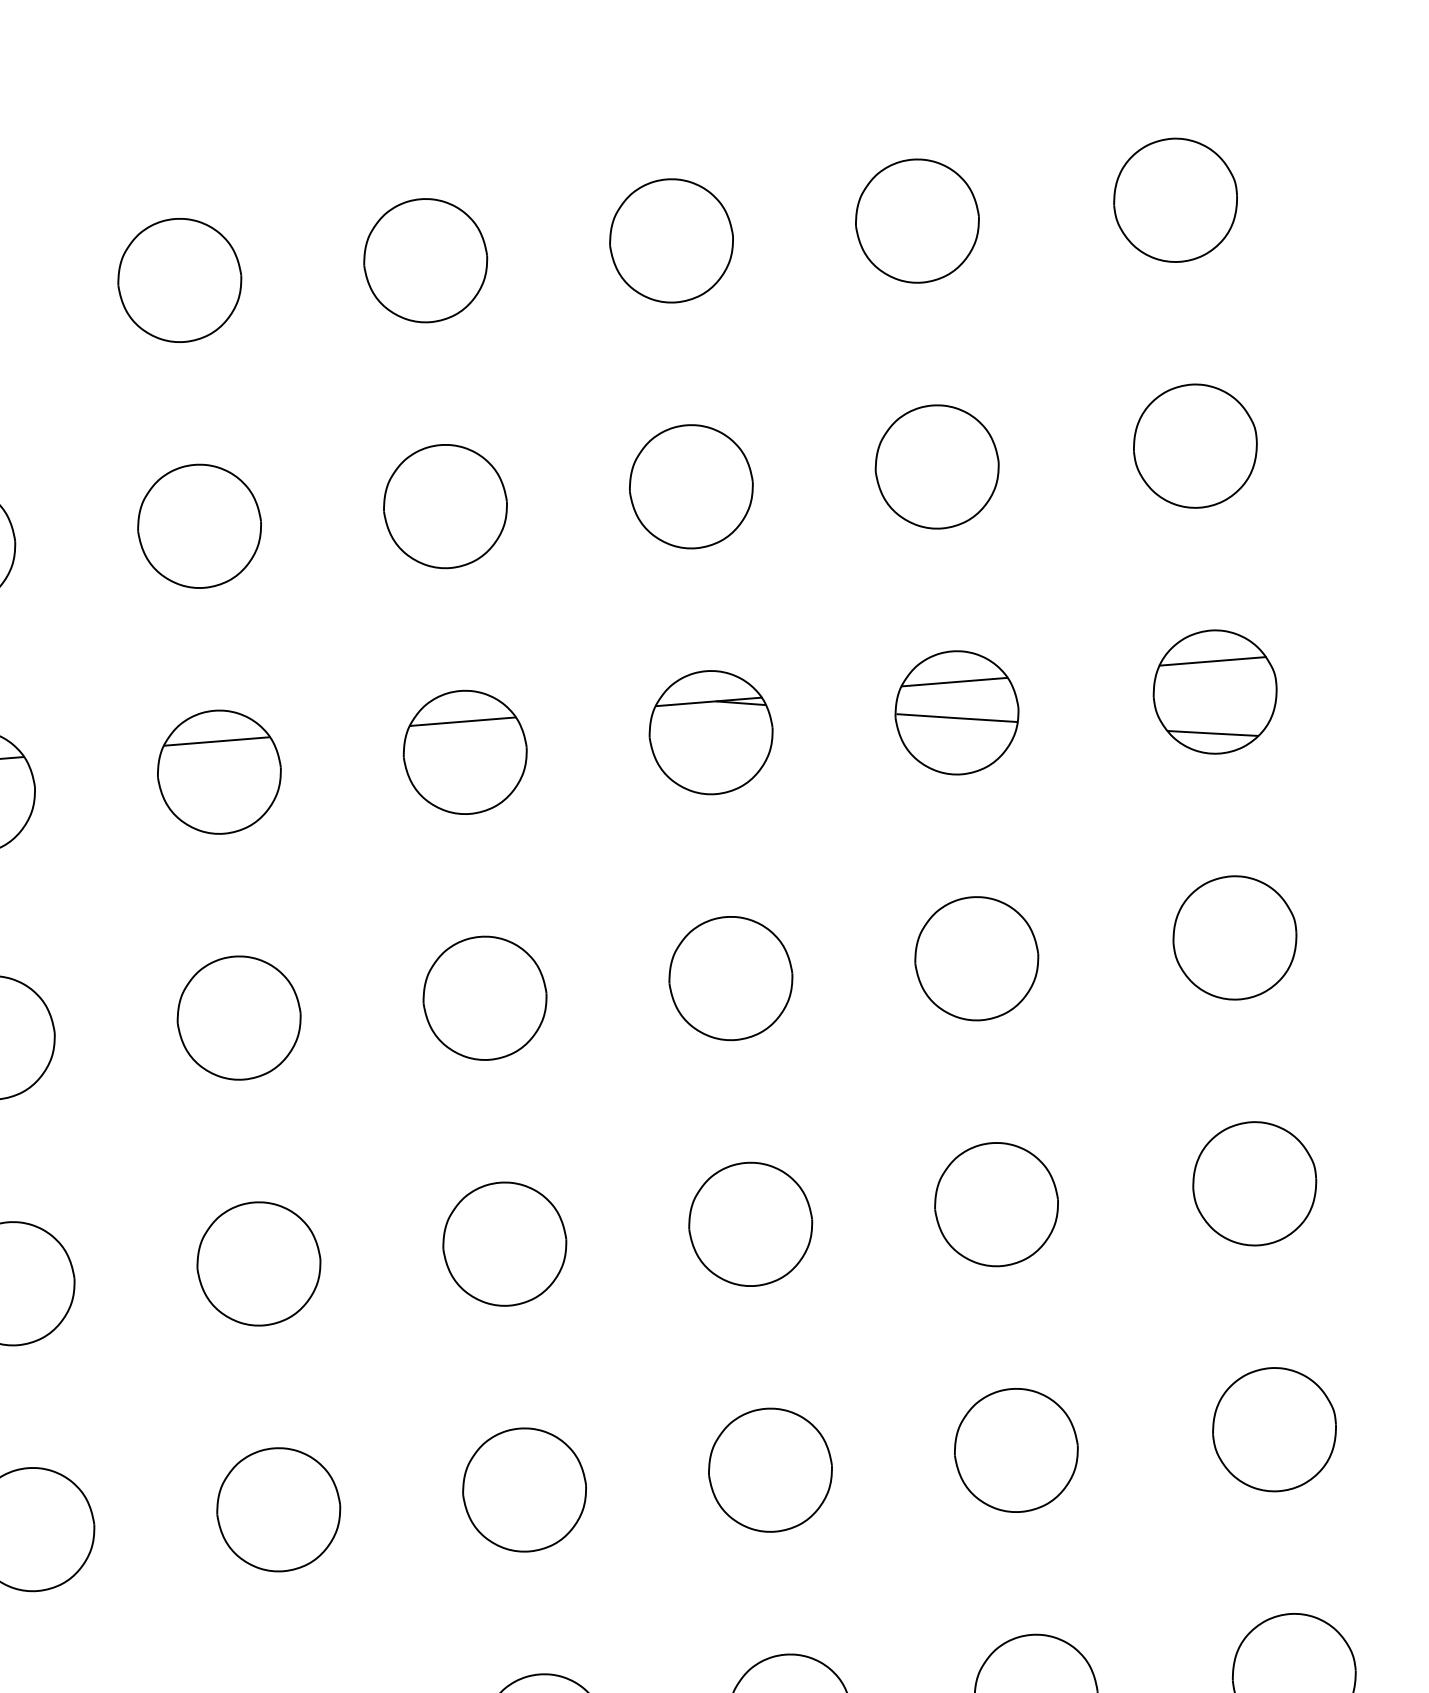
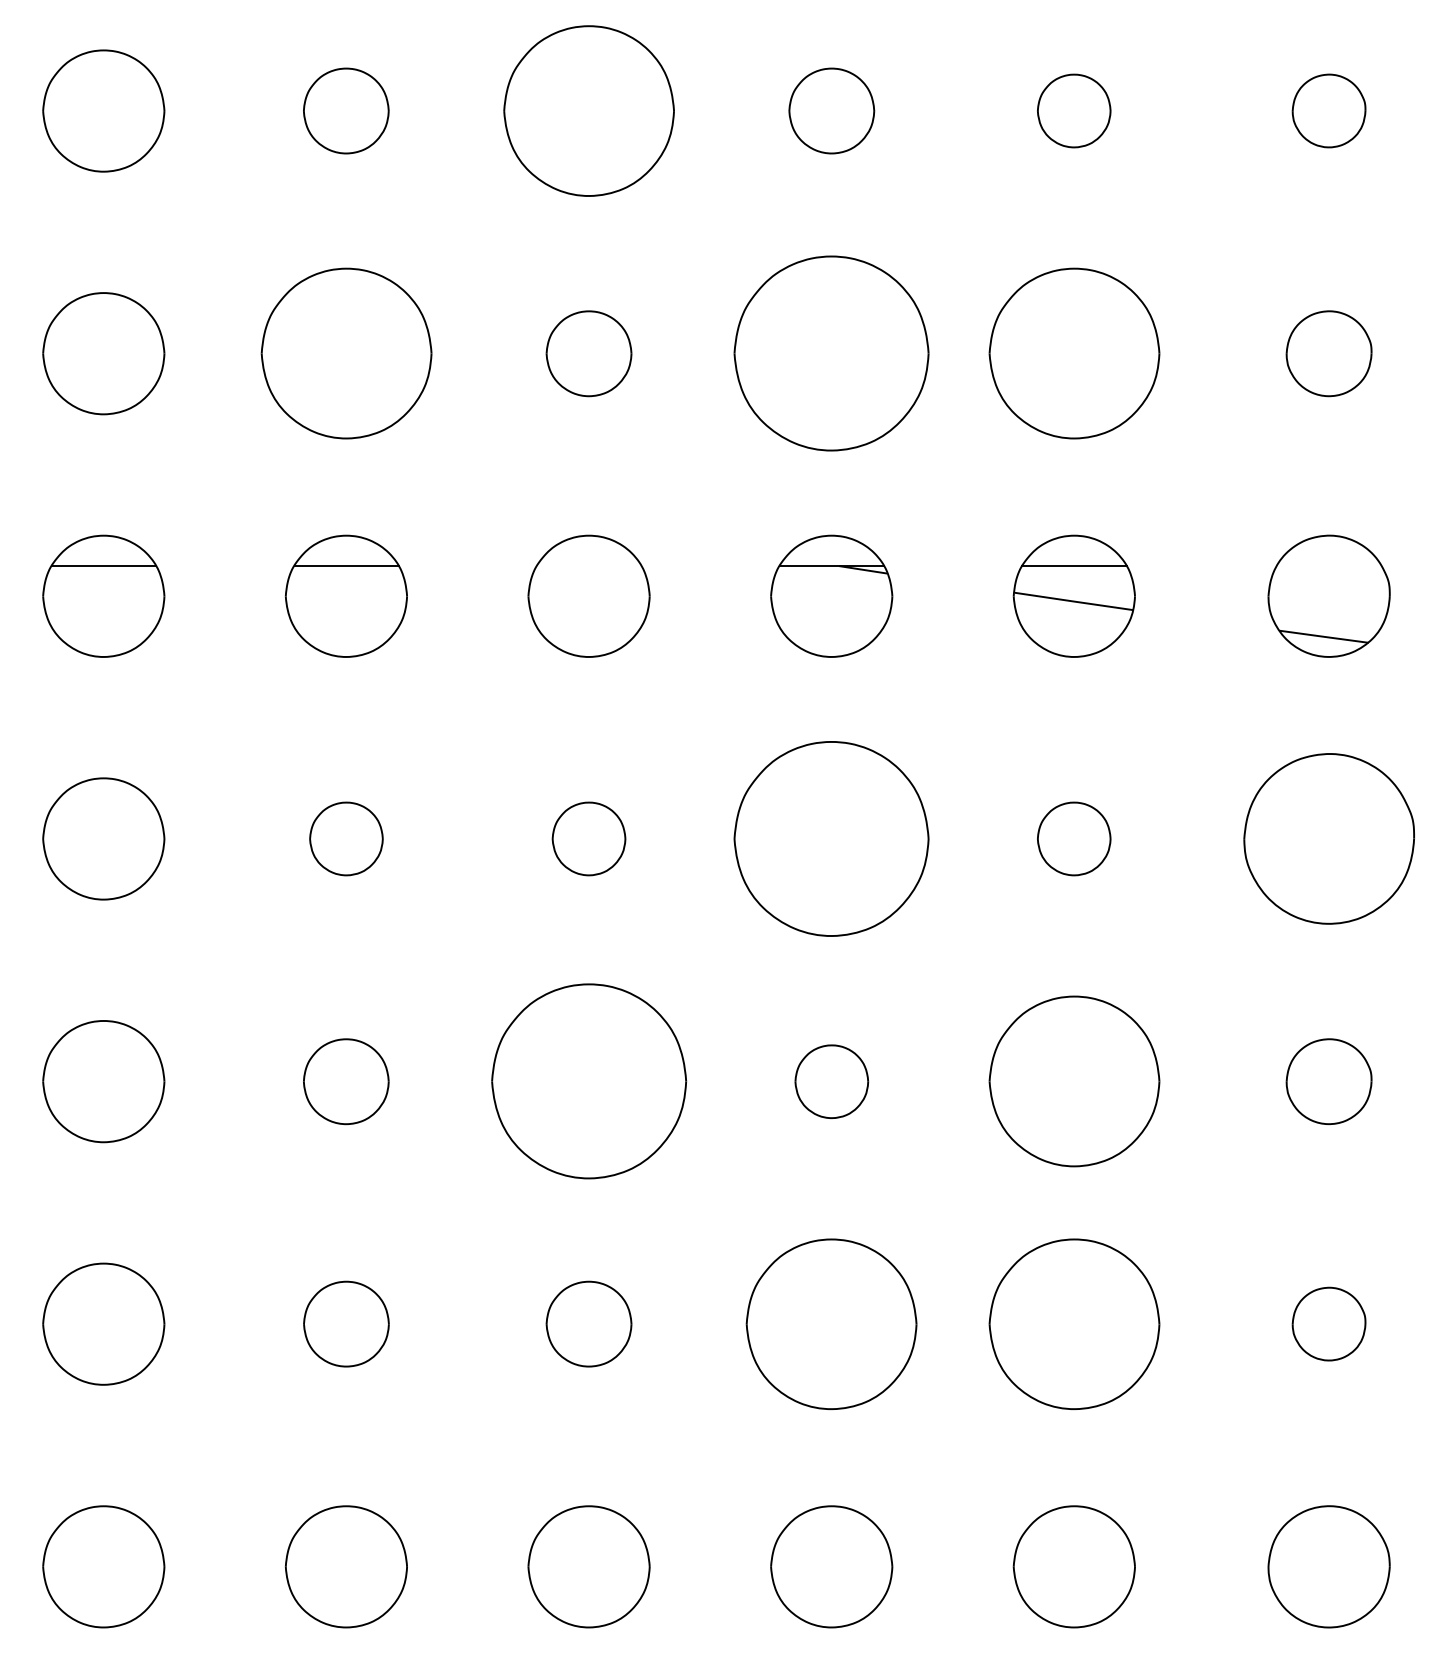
part: (1174, 199) -> (1328, 110), size x0.6
part: (916, 220) -> (1073, 110), size x0.6
part: (671, 240) -> (831, 110), size x0.7
part: (425, 260) -> (588, 110), size x1.4
part: (178, 279) -> (345, 110), size x0.7
part: (1194, 446) -> (1328, 353), size x0.7
part: (936, 466) -> (1073, 353), size x1.4
part: (691, 486) -> (831, 353), size x1.6
part: (444, 506) -> (588, 353), size x0.7
part: (198, 526) -> (345, 353), size x1.4
line: (1212, 661) -> (1328, 566), removed
line: (463, 722) -> (589, 566), removed
part: (1234, 937) -> (1328, 838), size x1.4
part: (975, 958) -> (1073, 838), size x0.6
part: (730, 978) -> (831, 838), size x1.6
part: (484, 997) -> (588, 838), size x0.6
part: (239, 1017) -> (346, 838), size x0.6
part: (1254, 1183) -> (1328, 1081), size x0.7
part: (995, 1204) -> (1073, 1081), size x1.4
part: (750, 1224) -> (831, 1081), size x0.6
part: (504, 1244) -> (588, 1081), size x1.6
part: (257, 1263) -> (345, 1081), size x0.7
part: (1273, 1429) -> (1328, 1323), size x0.6
part: (1015, 1449) -> (1073, 1323), size x1.4
part: (770, 1469) -> (831, 1323), size x1.4
part: (523, 1489) -> (588, 1323), size x0.7
part: (278, 1509) -> (346, 1323), size x0.7

